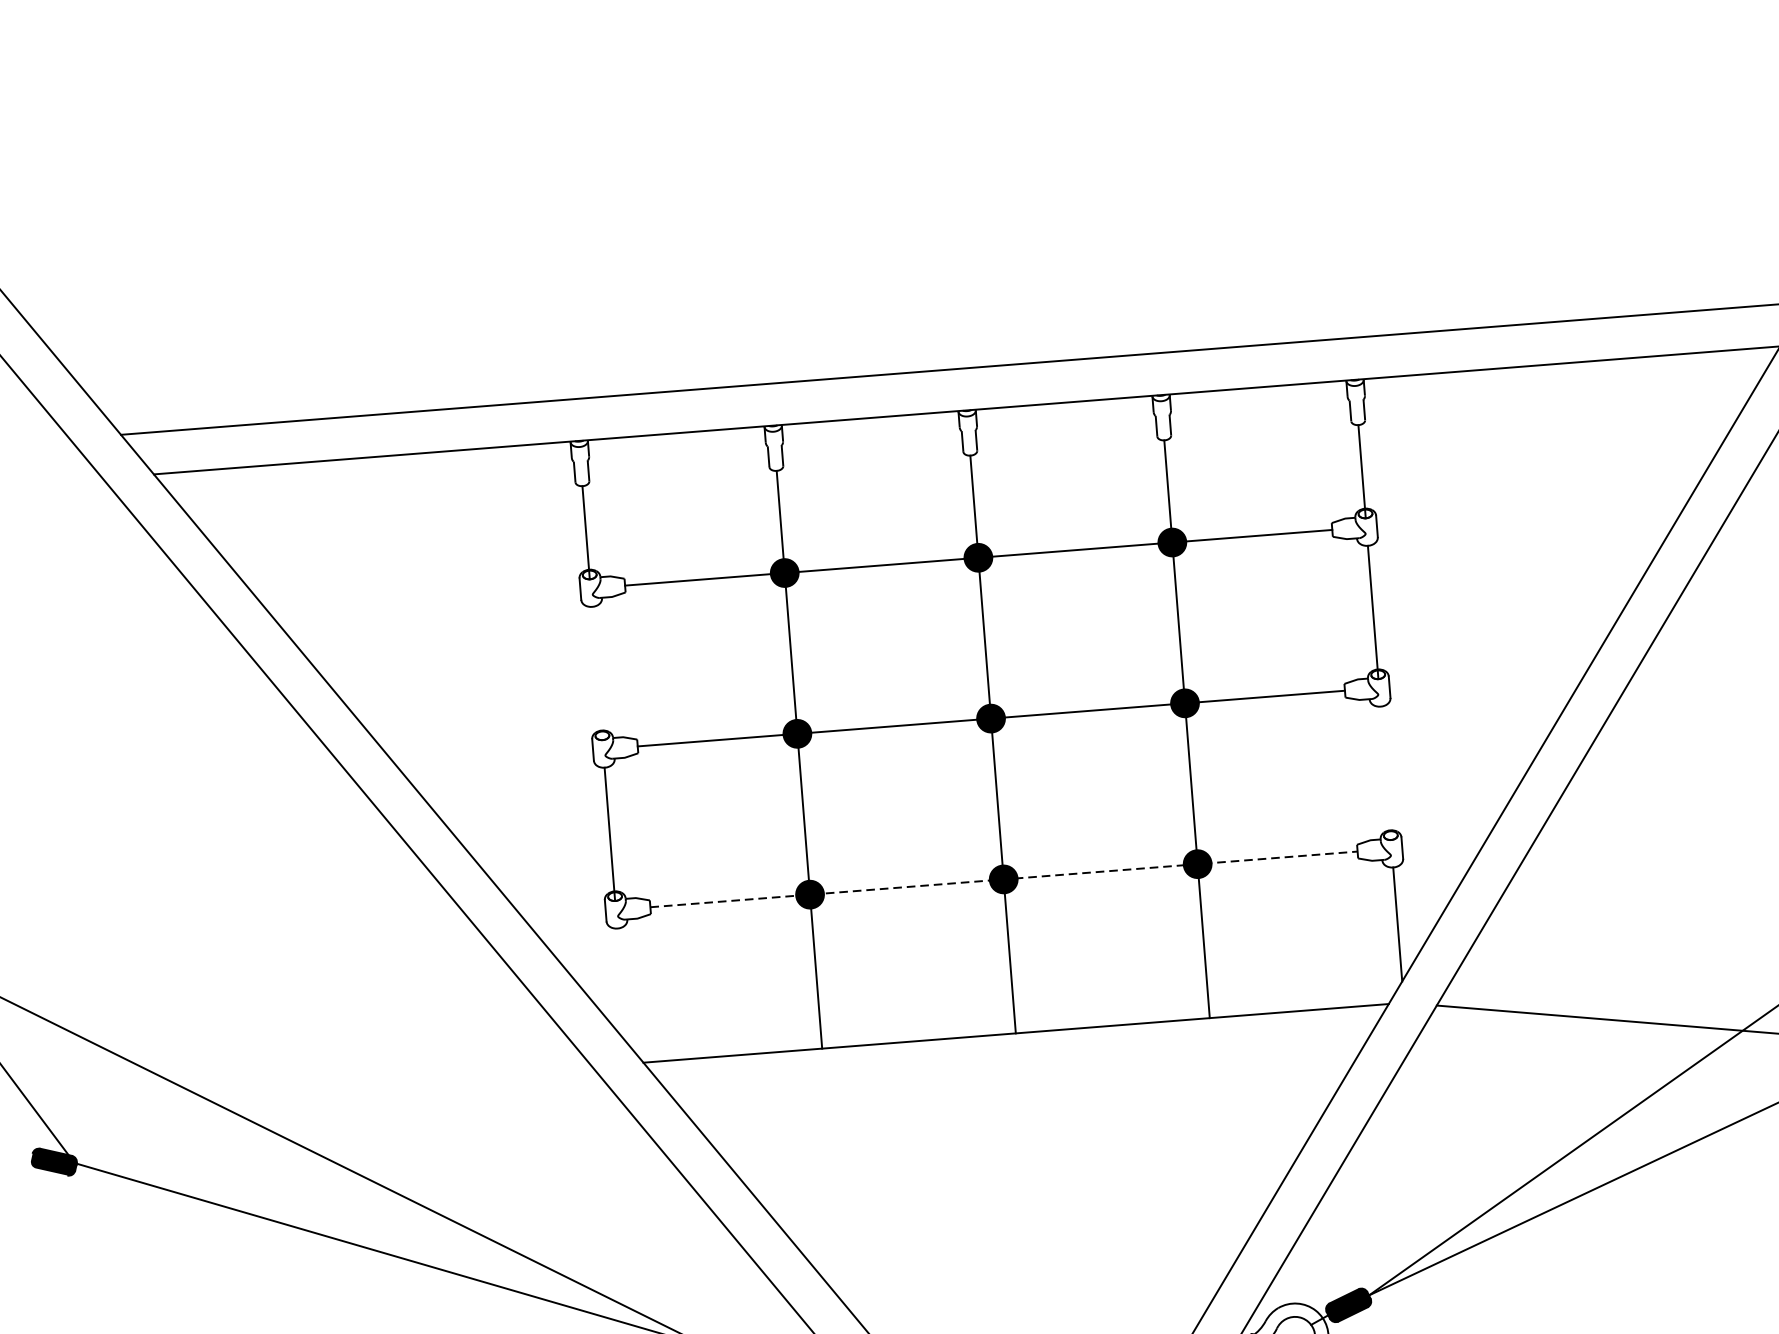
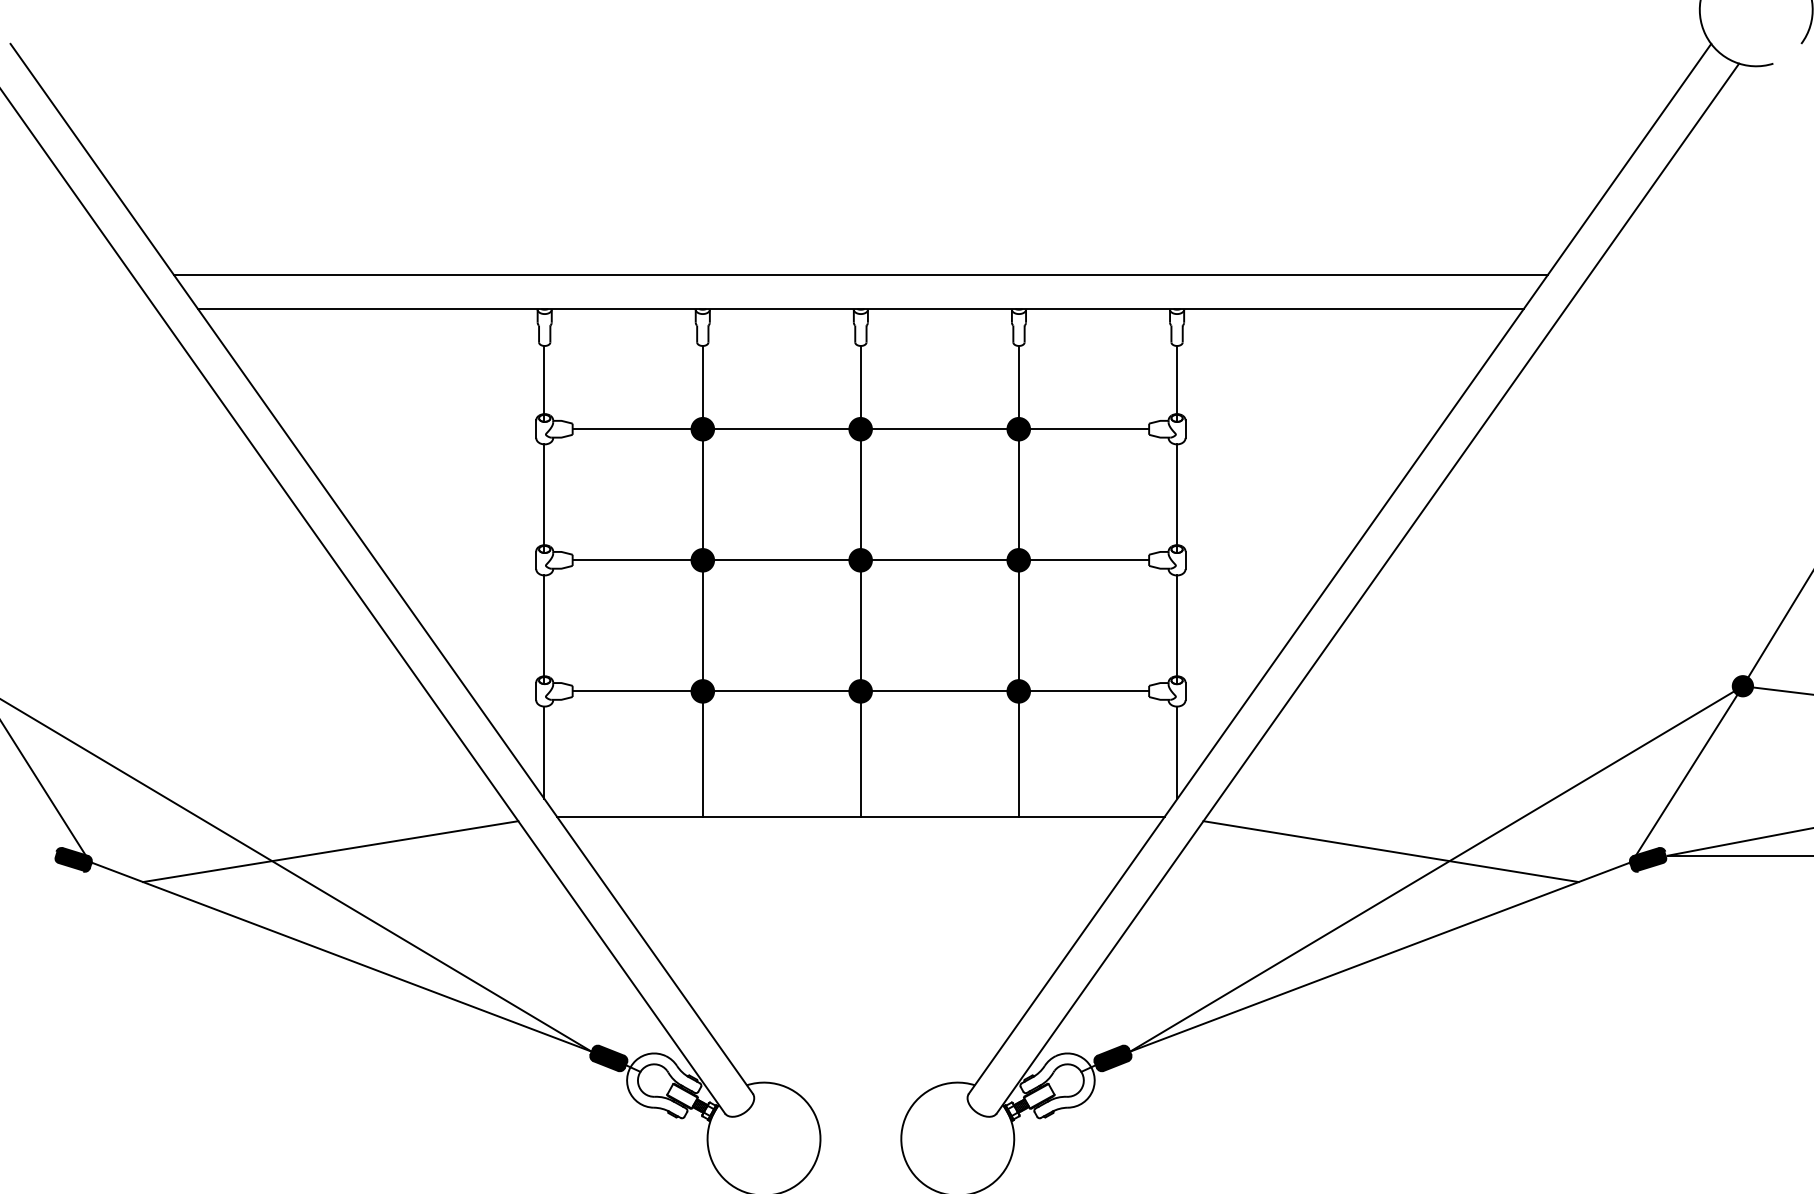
line: (597, 673) -> (544, 498), added
line: (1385, 772) -> (1176, 629), added
line: (1004, 879) -> (861, 691), dashed -> solid
line: (621, 984) -> (544, 752), added
line: (368, 1127) -> (330, 851), added

